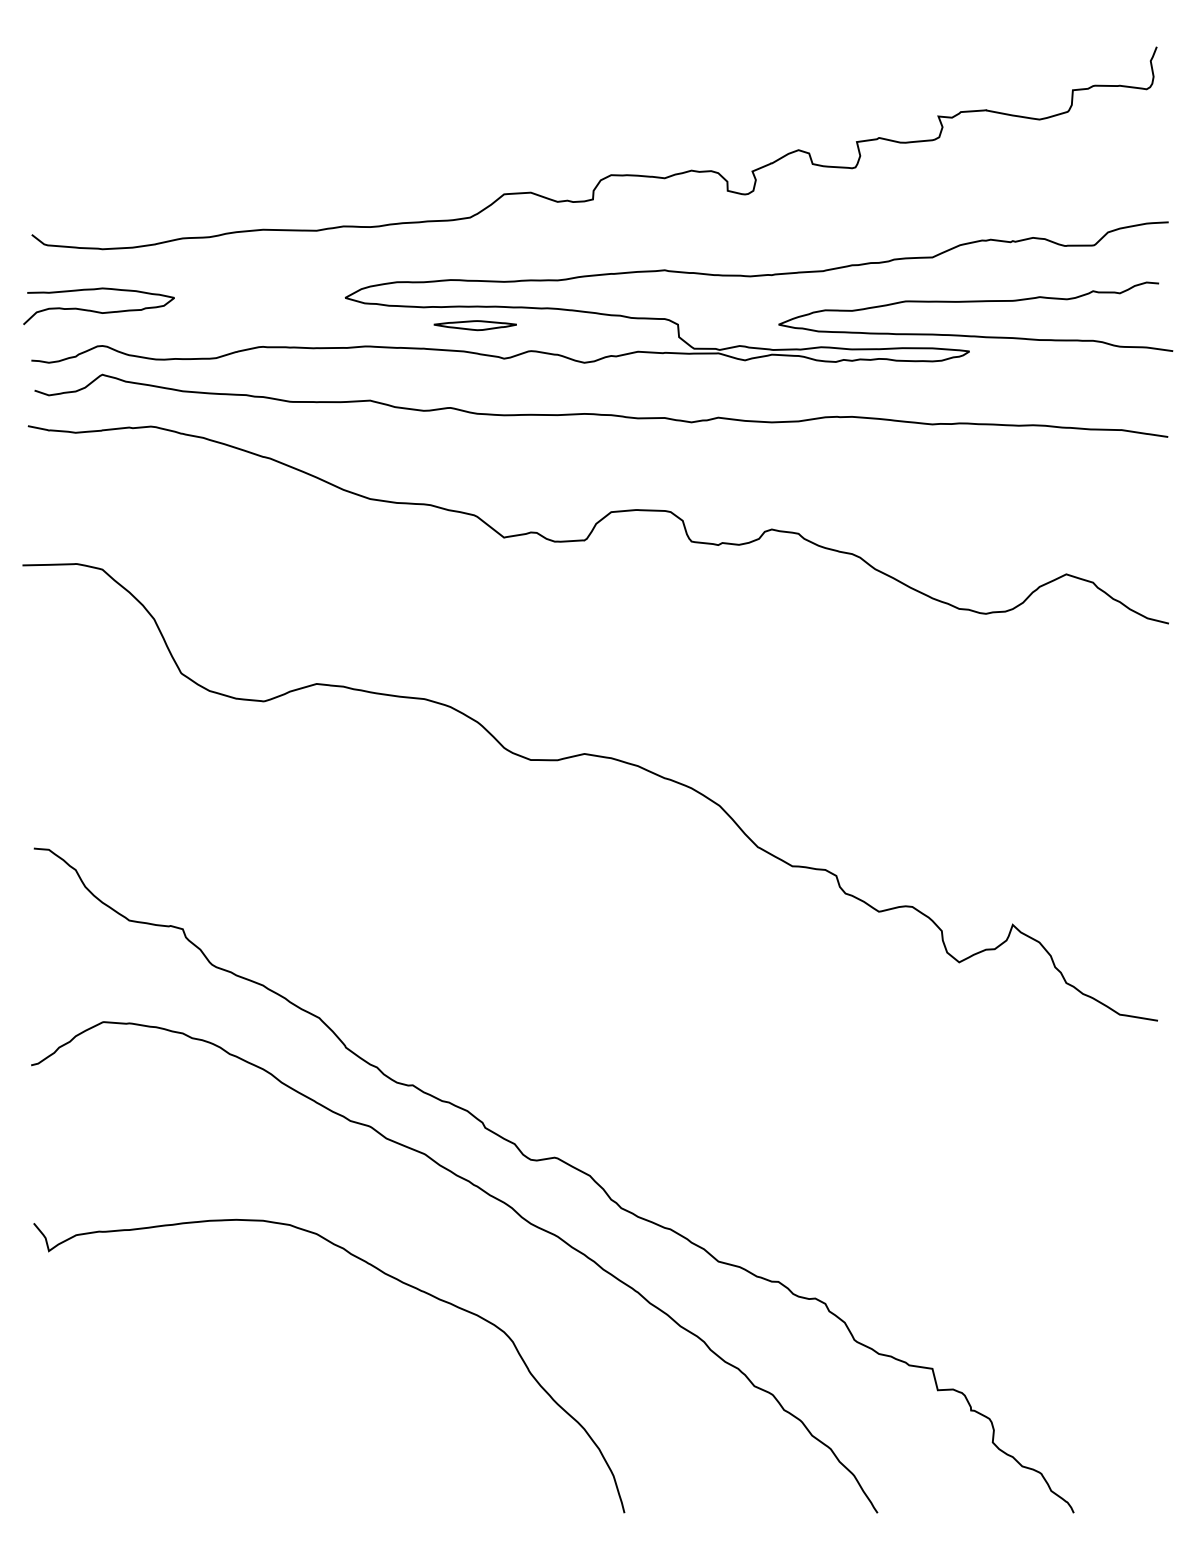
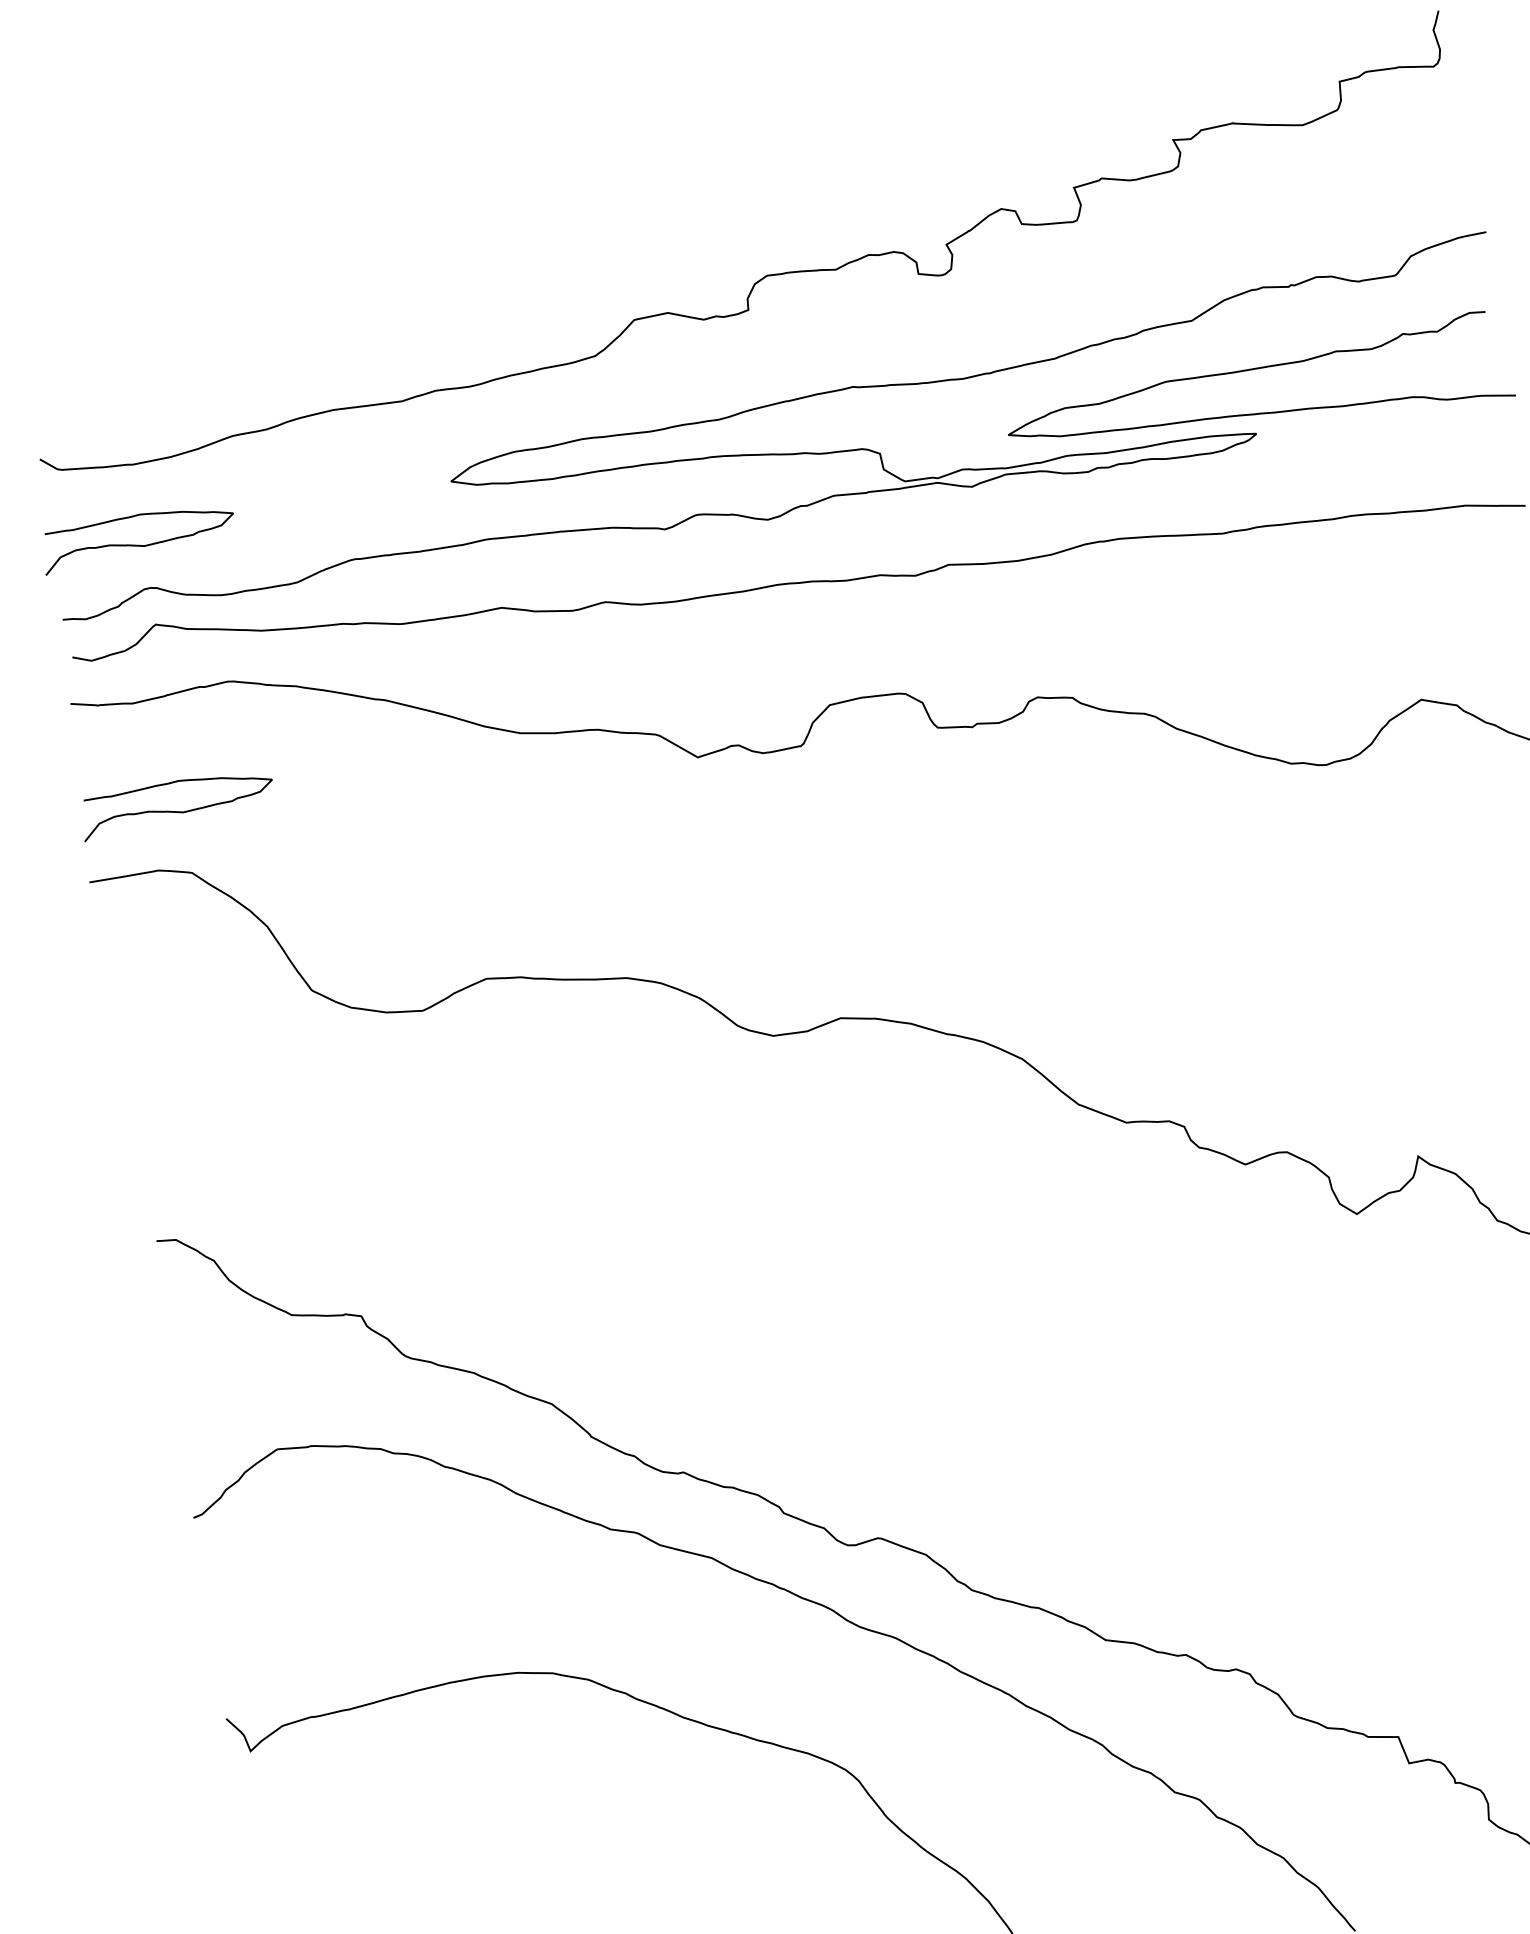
part: (474, 325) -> (620, 492), removed
curve: (95, 519) -> (173, 810), added

